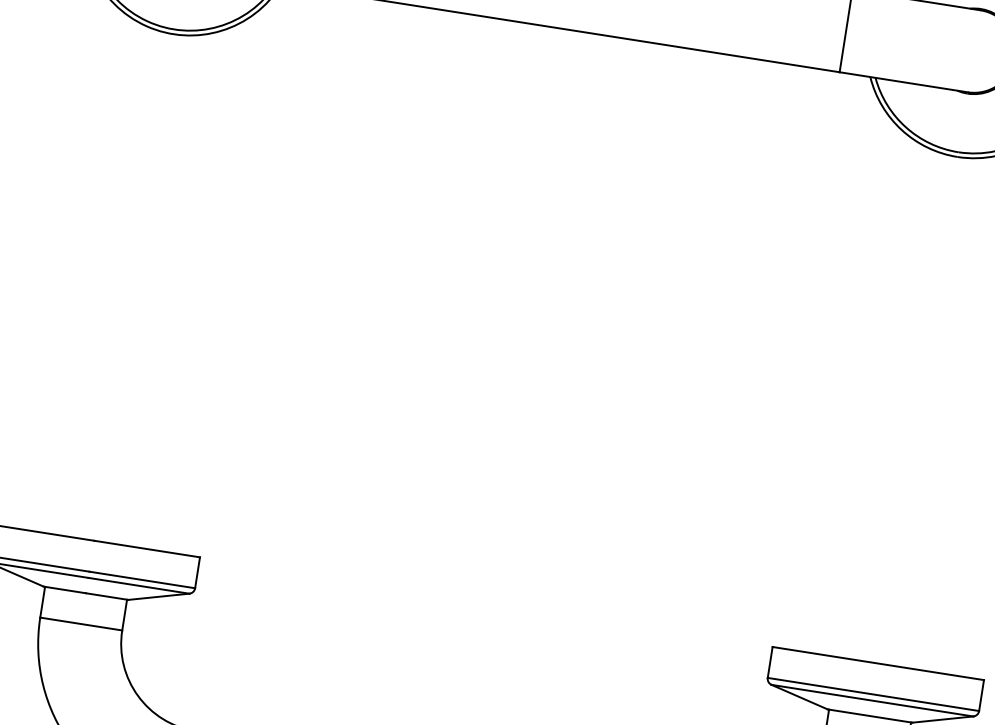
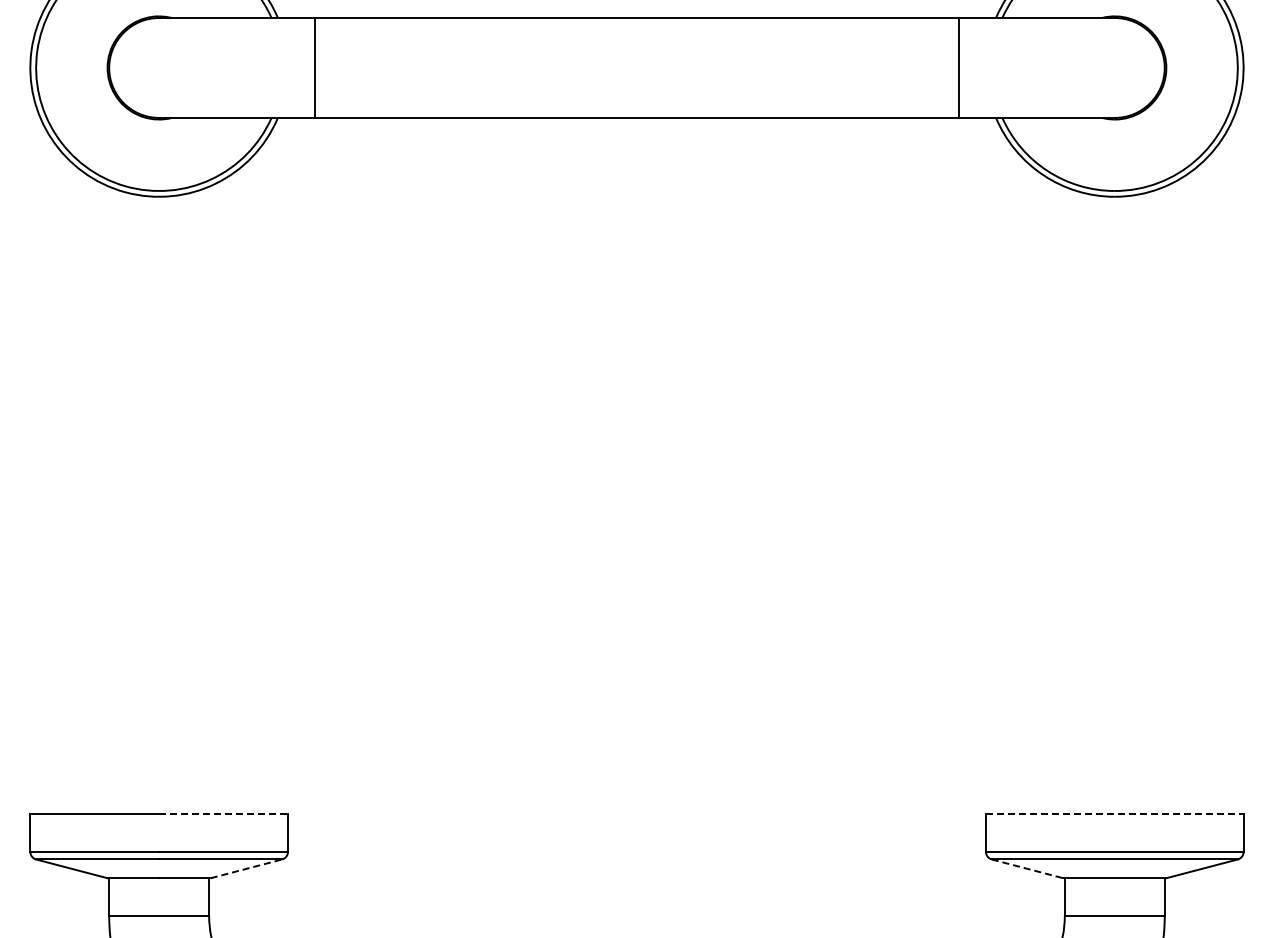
line: (147, 549) -> (224, 814), solid -> dashed
line: (158, 596) -> (246, 868), solid -> dashed
line: (878, 663) -> (1114, 814), solid -> dashed
line: (799, 696) -> (1027, 868), solid -> dashed

